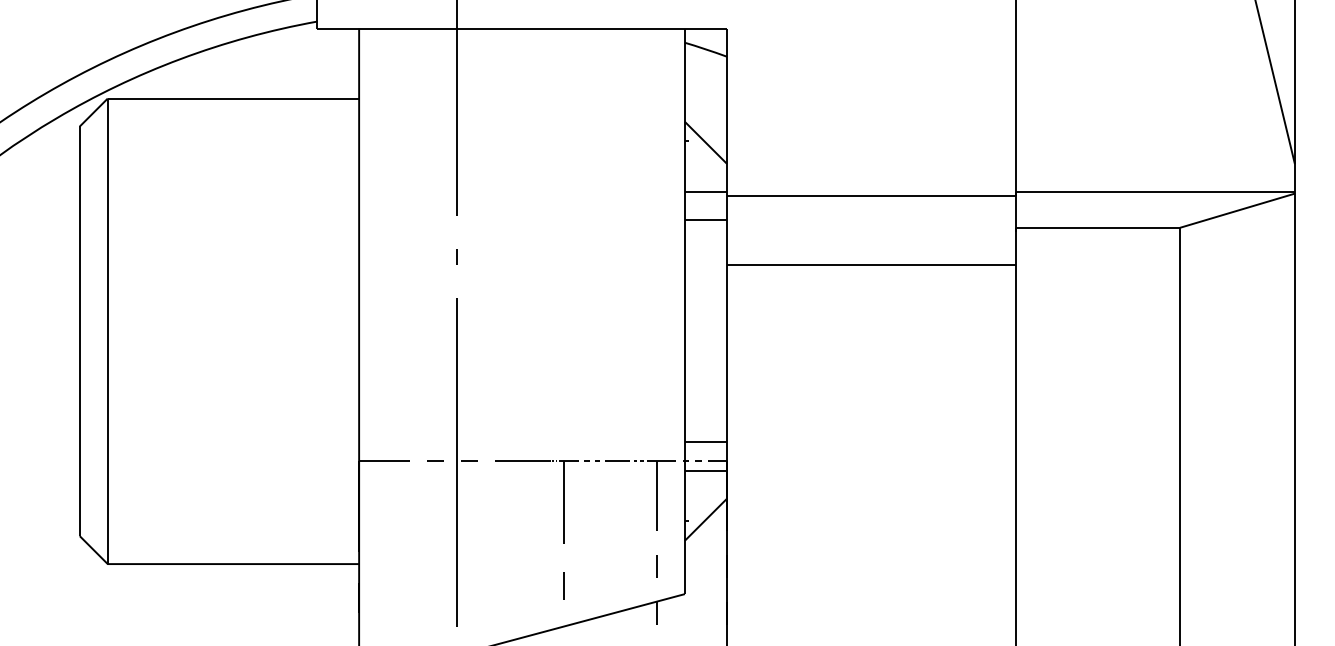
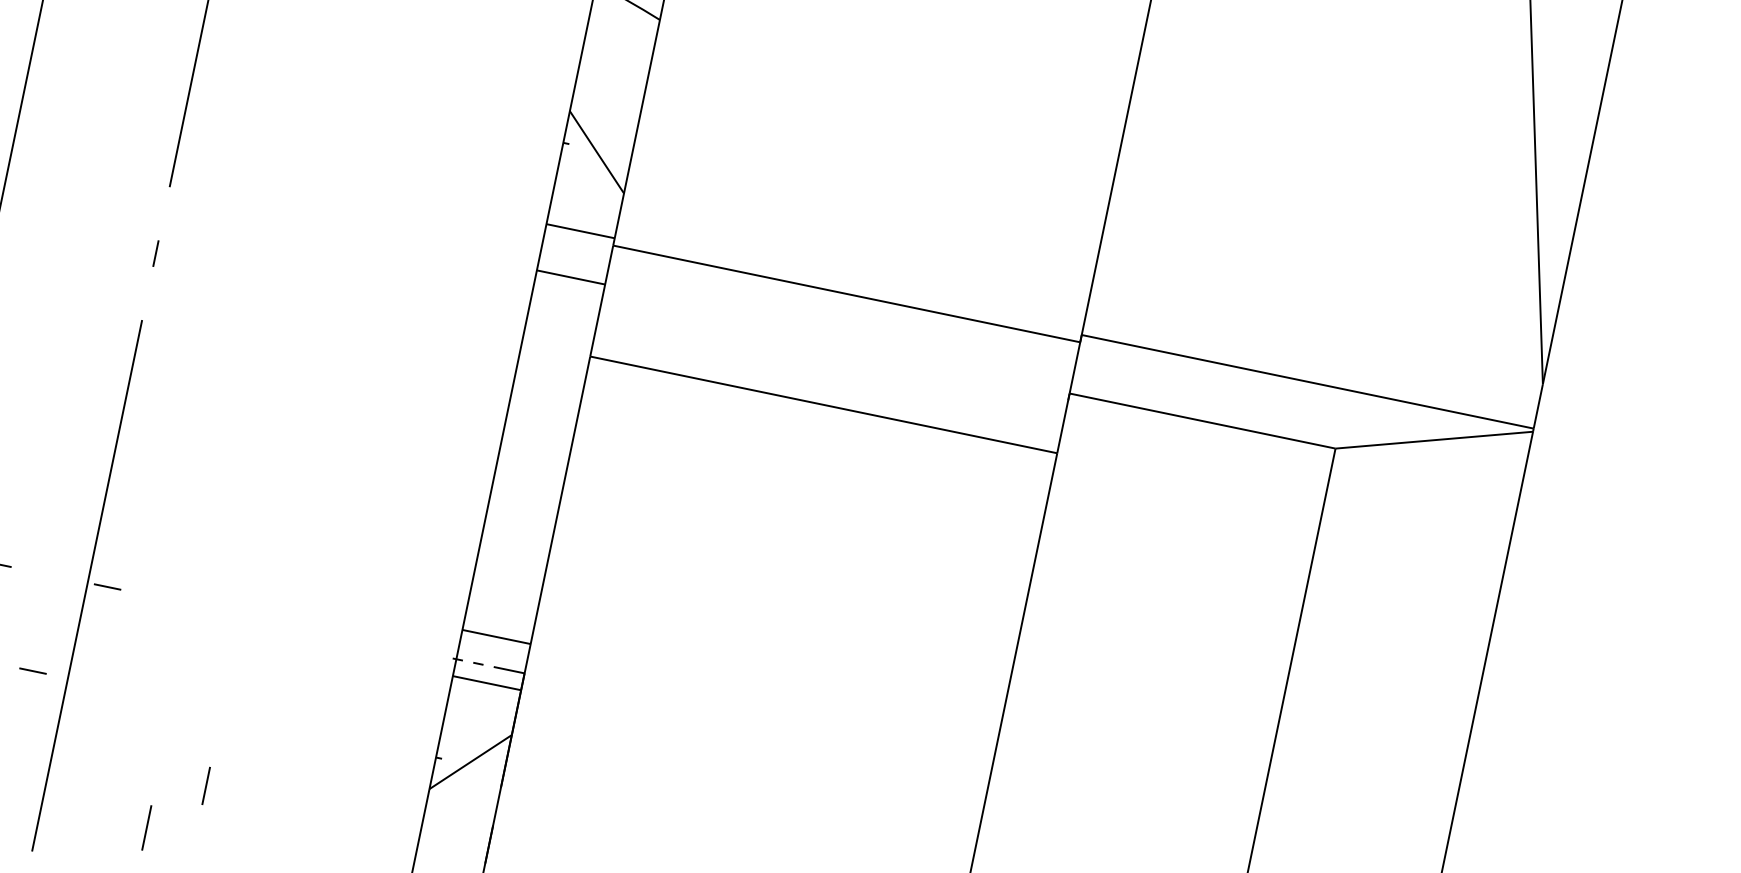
line: (435, 460) -> (33, 671), moved
part: (564, 501) -> (247, 685), removed
line: (656, 566) -> (204, 786), moved
line: (563, 585) -> (146, 826), moved

